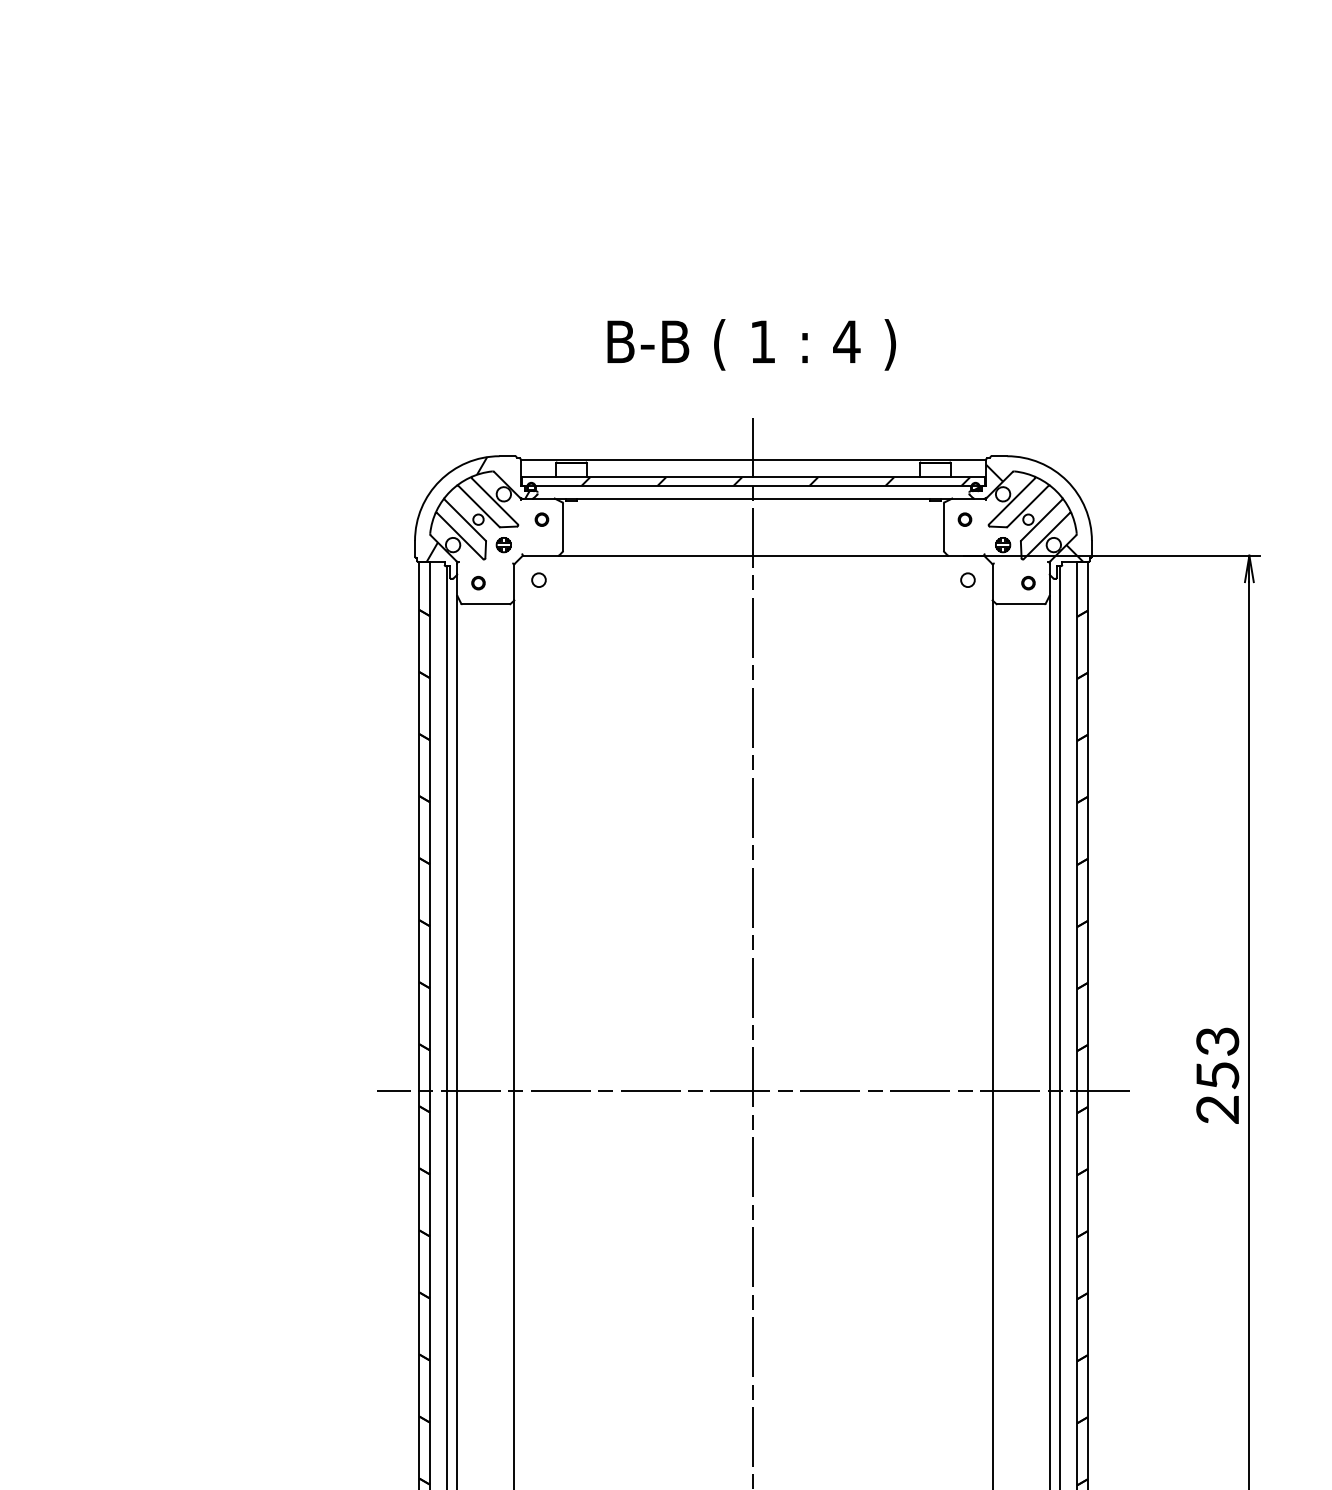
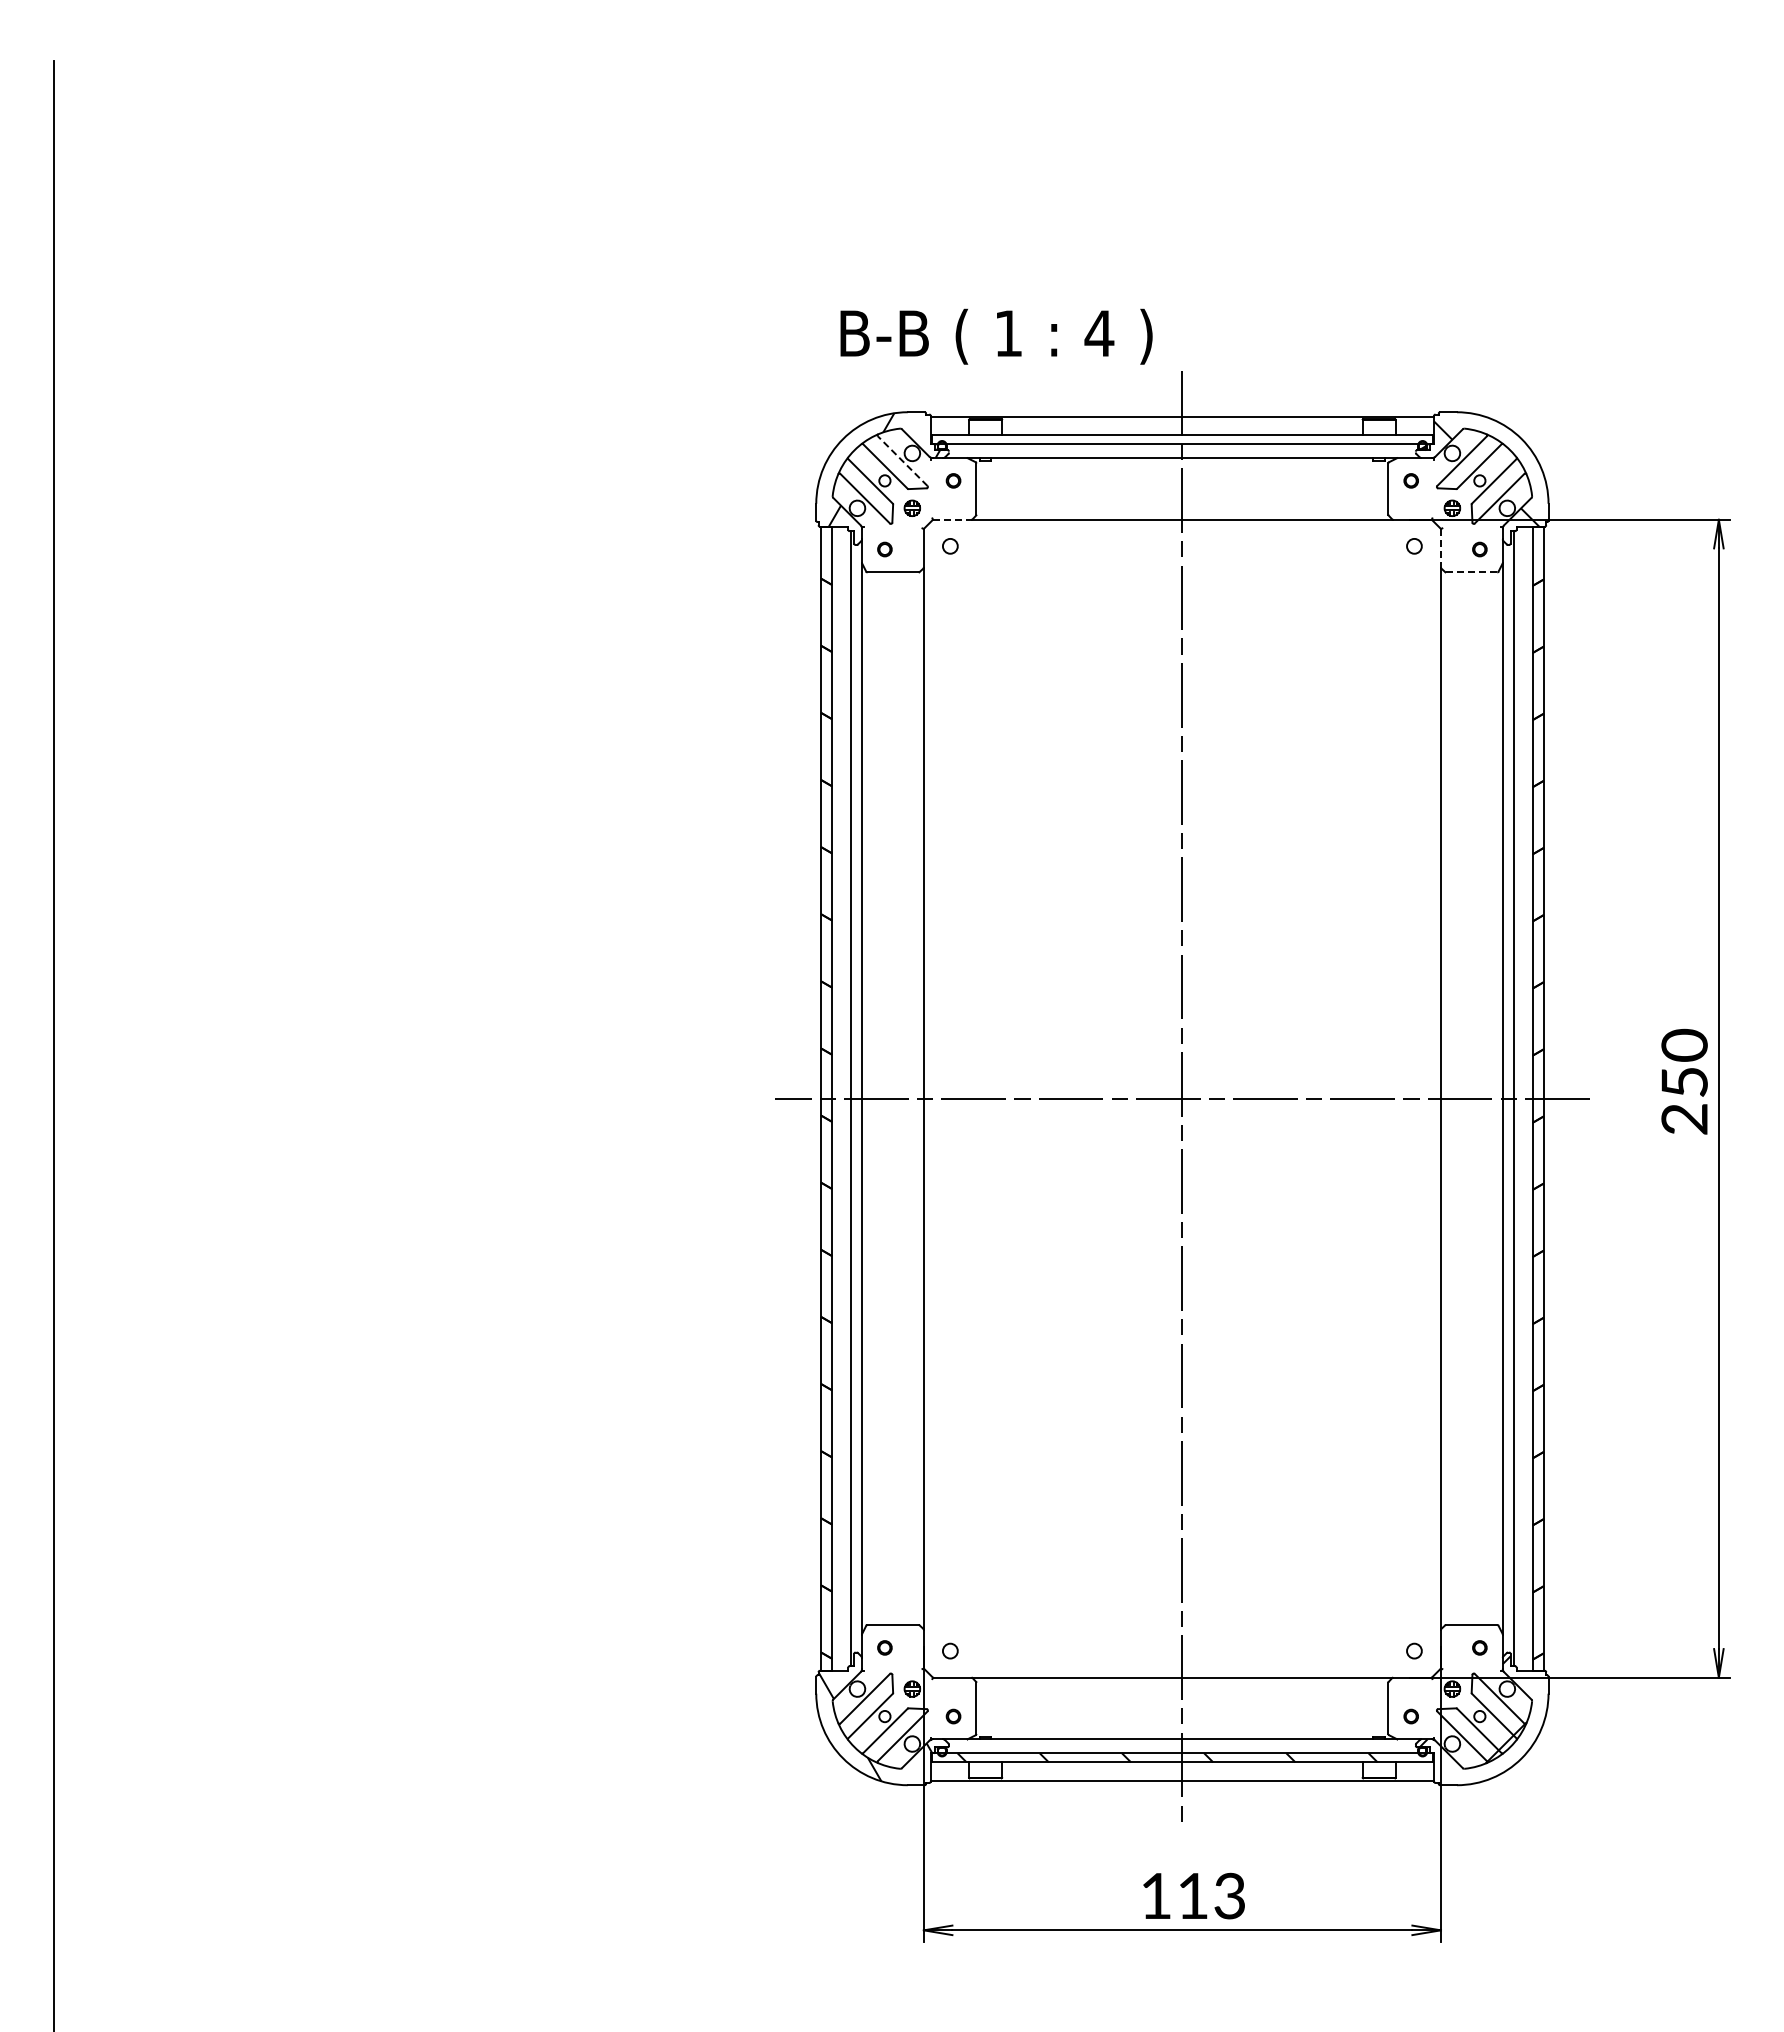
text: (751, 344) -> (996, 336), moved
hatch: (775, 481) -> (1206, 439), removed
line: (494, 500) -> (902, 460), solid -> dashed
line: (540, 555) -> (952, 519), solid -> dashed
line: (992, 582) -> (1440, 548), solid -> dashed
line: (1020, 604) -> (1471, 572), solid -> dashed
text: (1217, 1040) -> (1684, 1044), 253 -> 250

